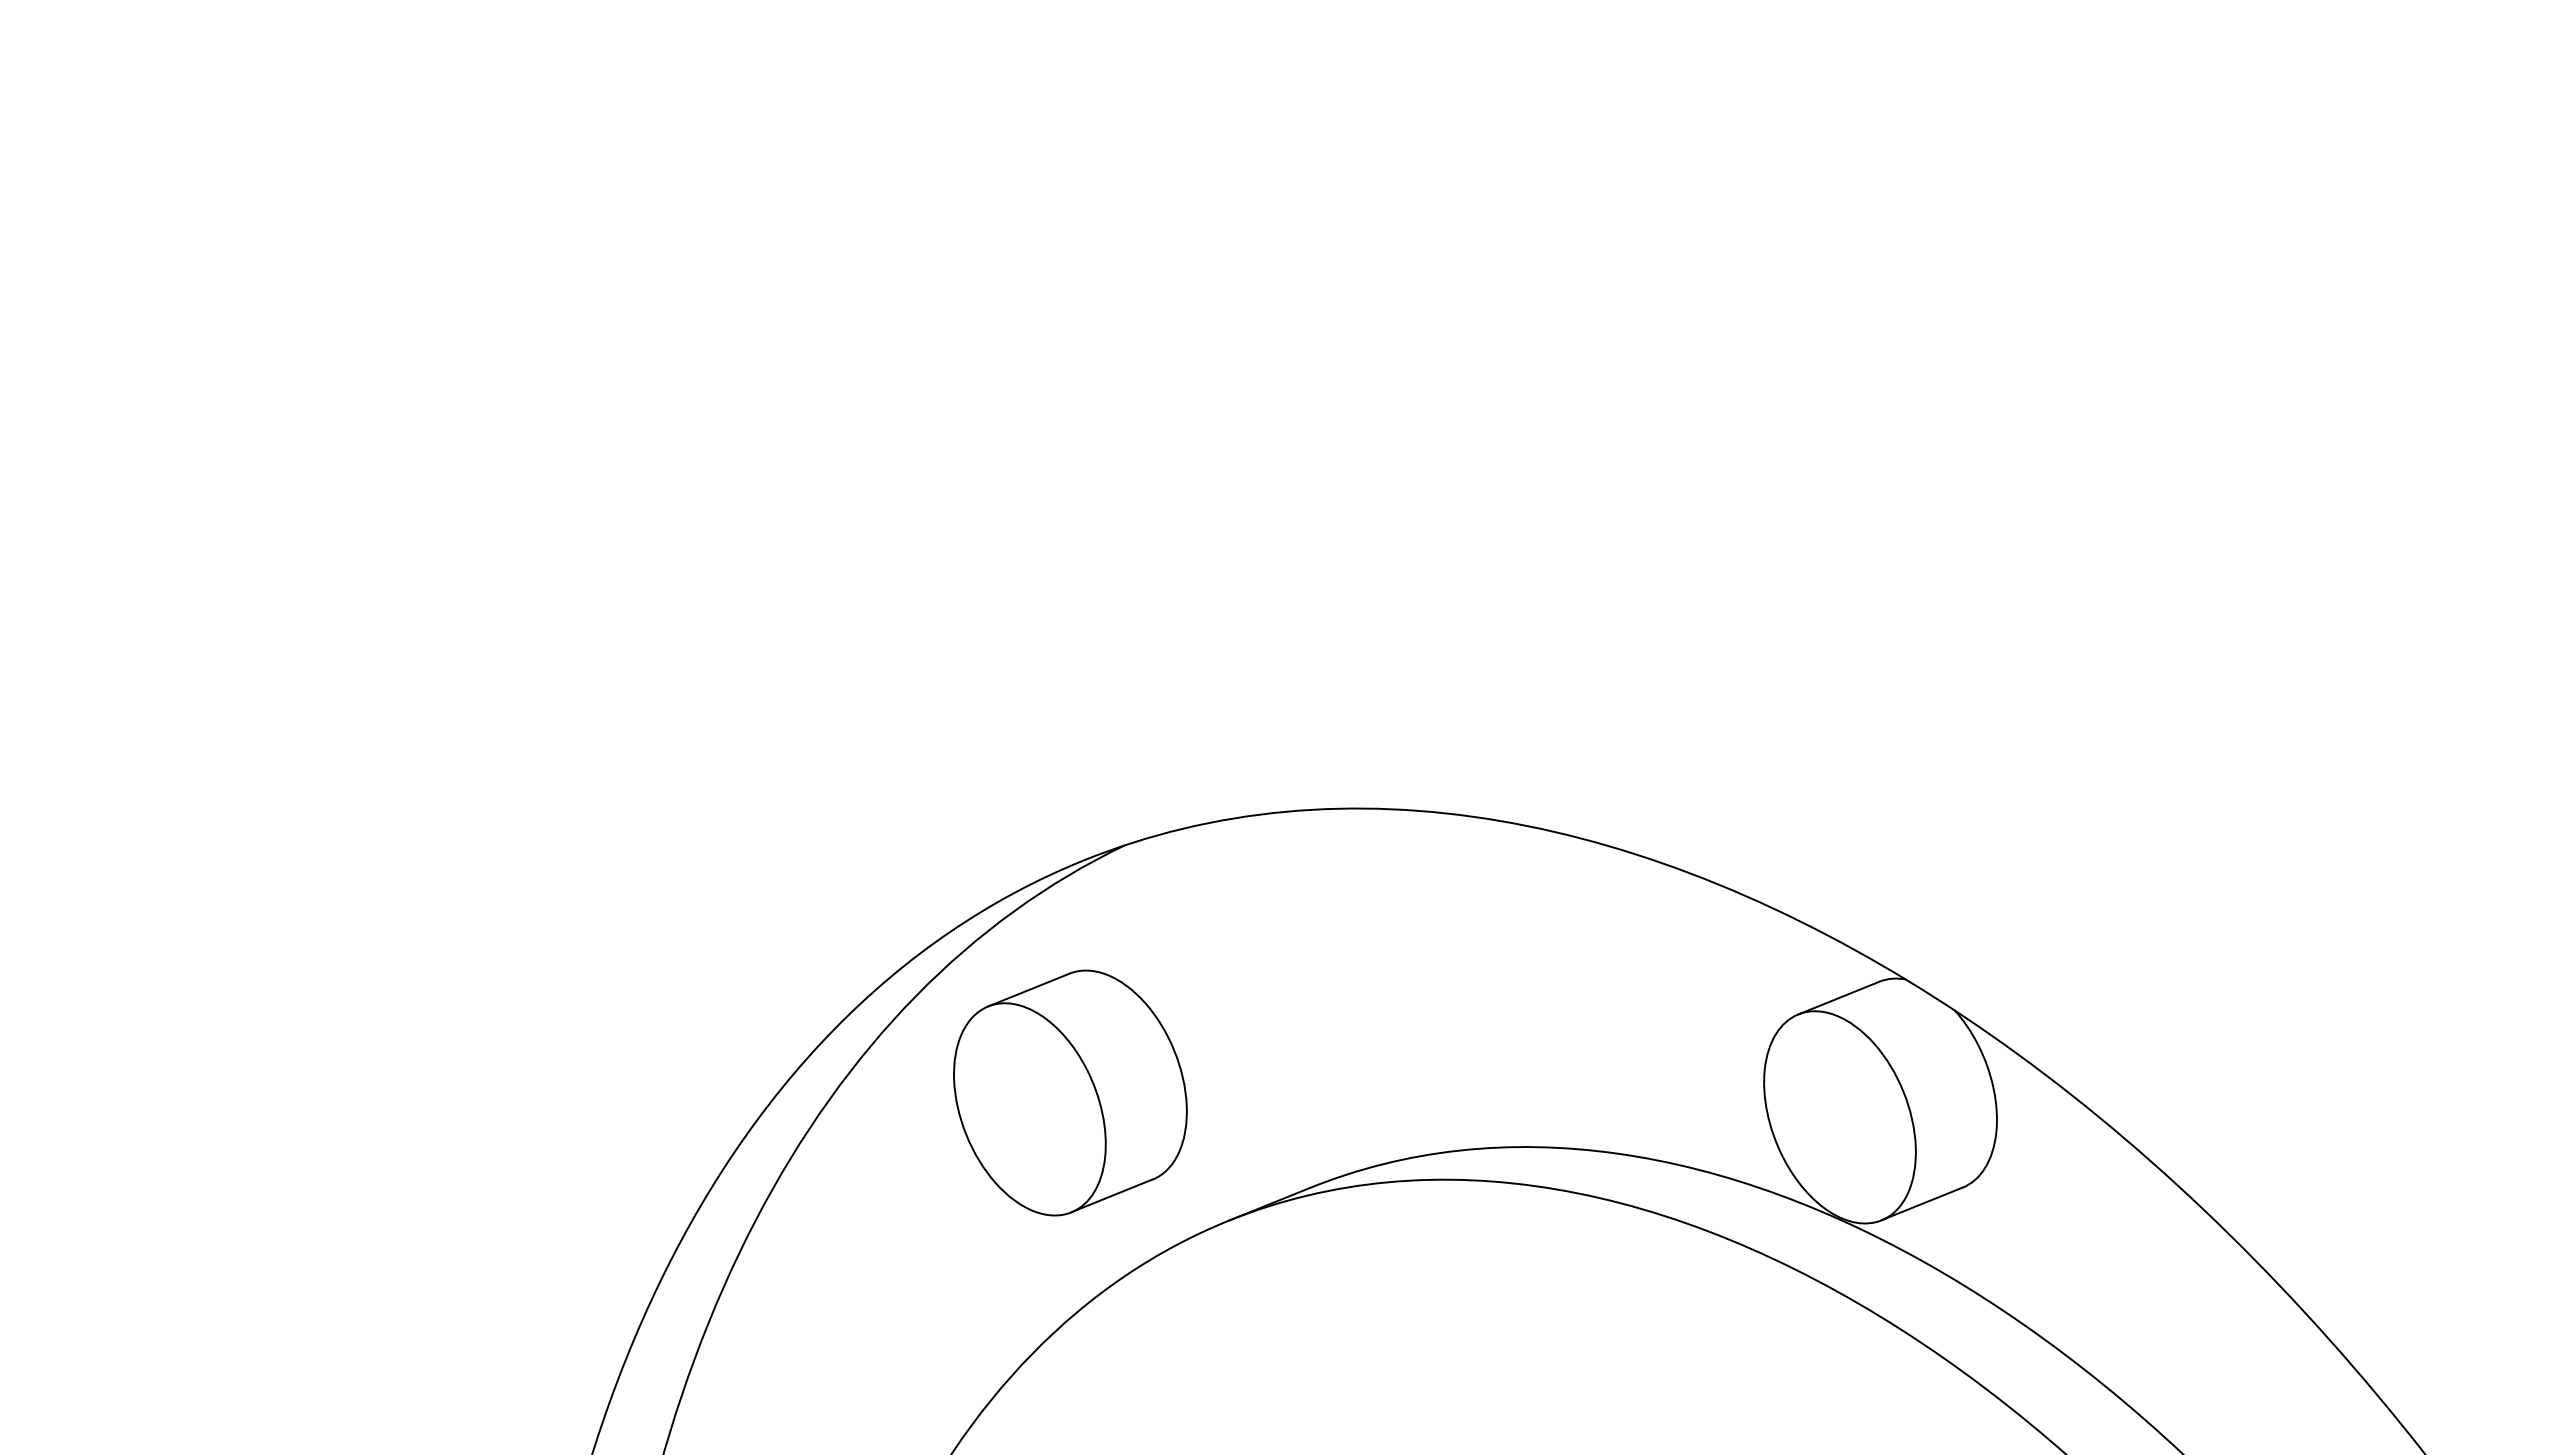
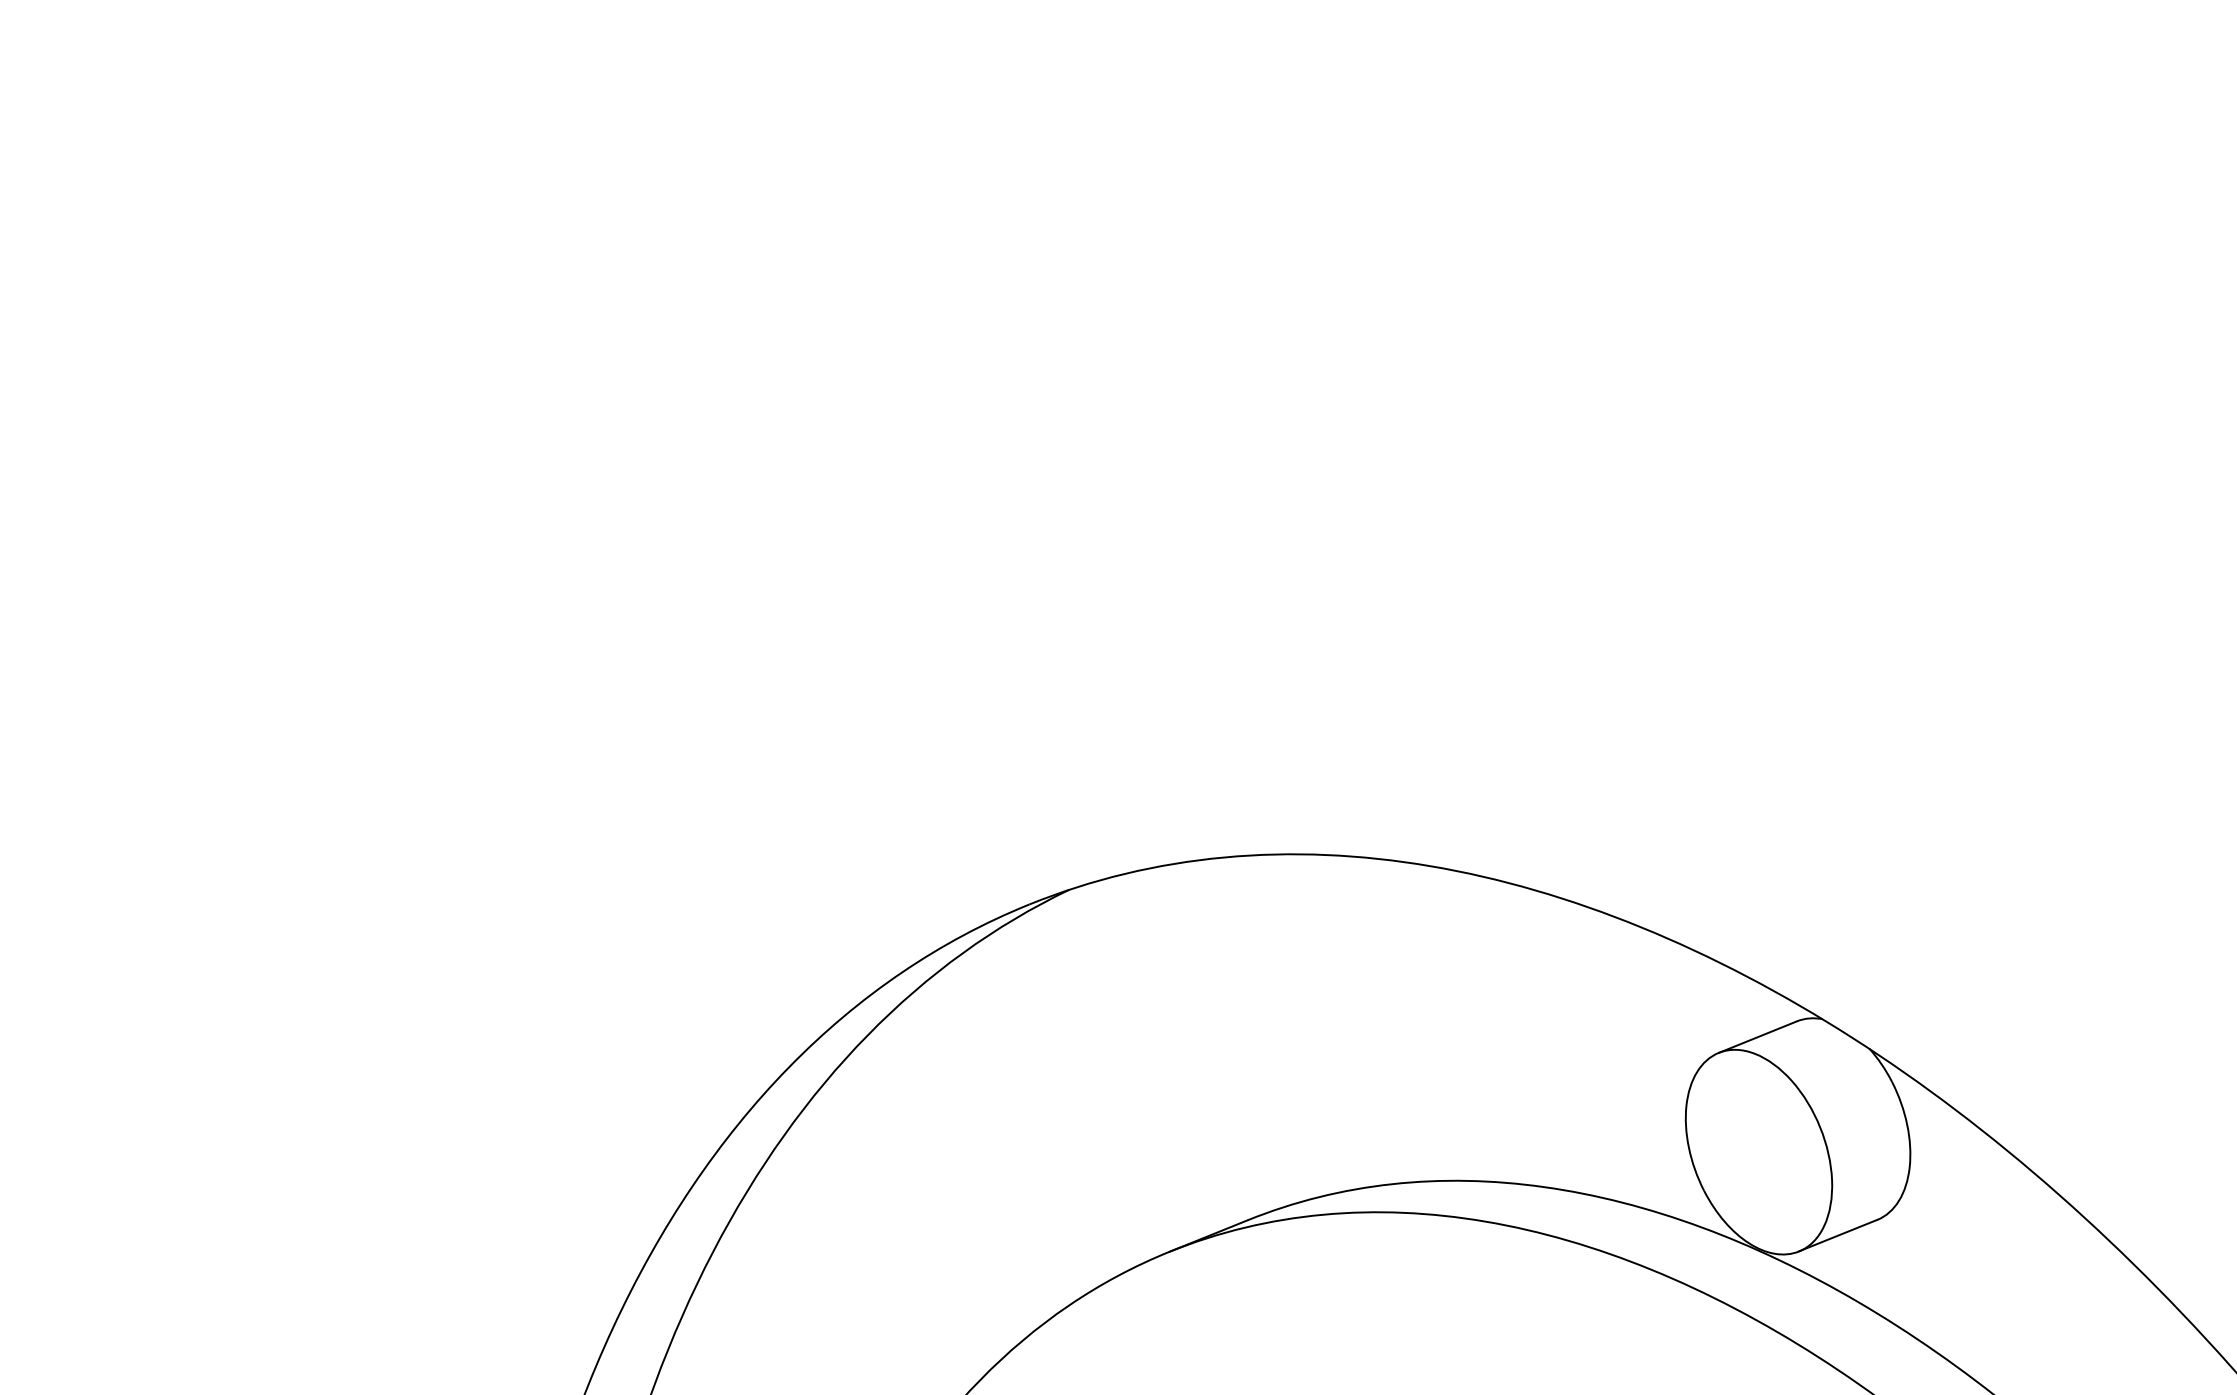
part: (1070, 1092) -> (1016, 1128), removed

